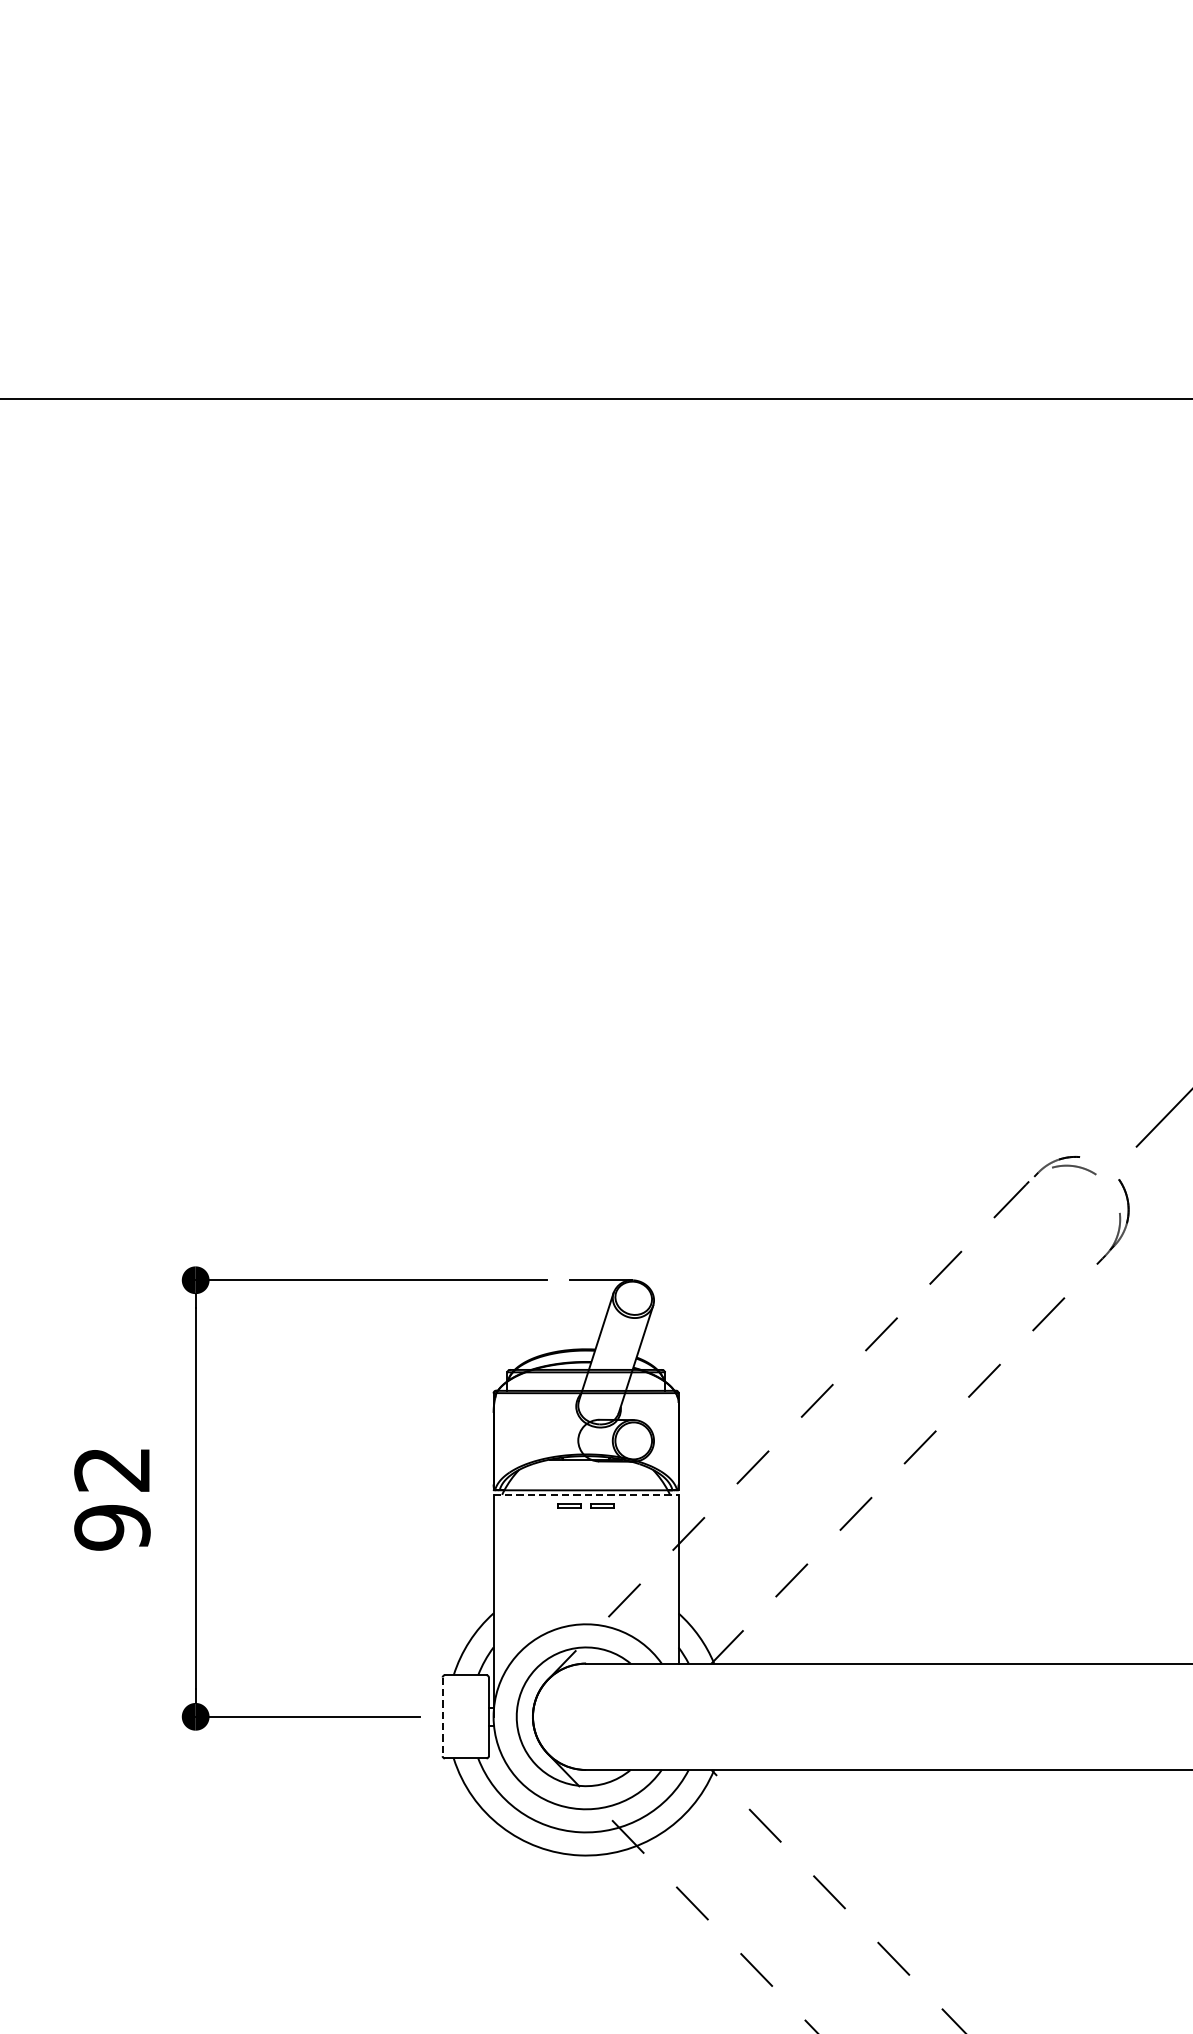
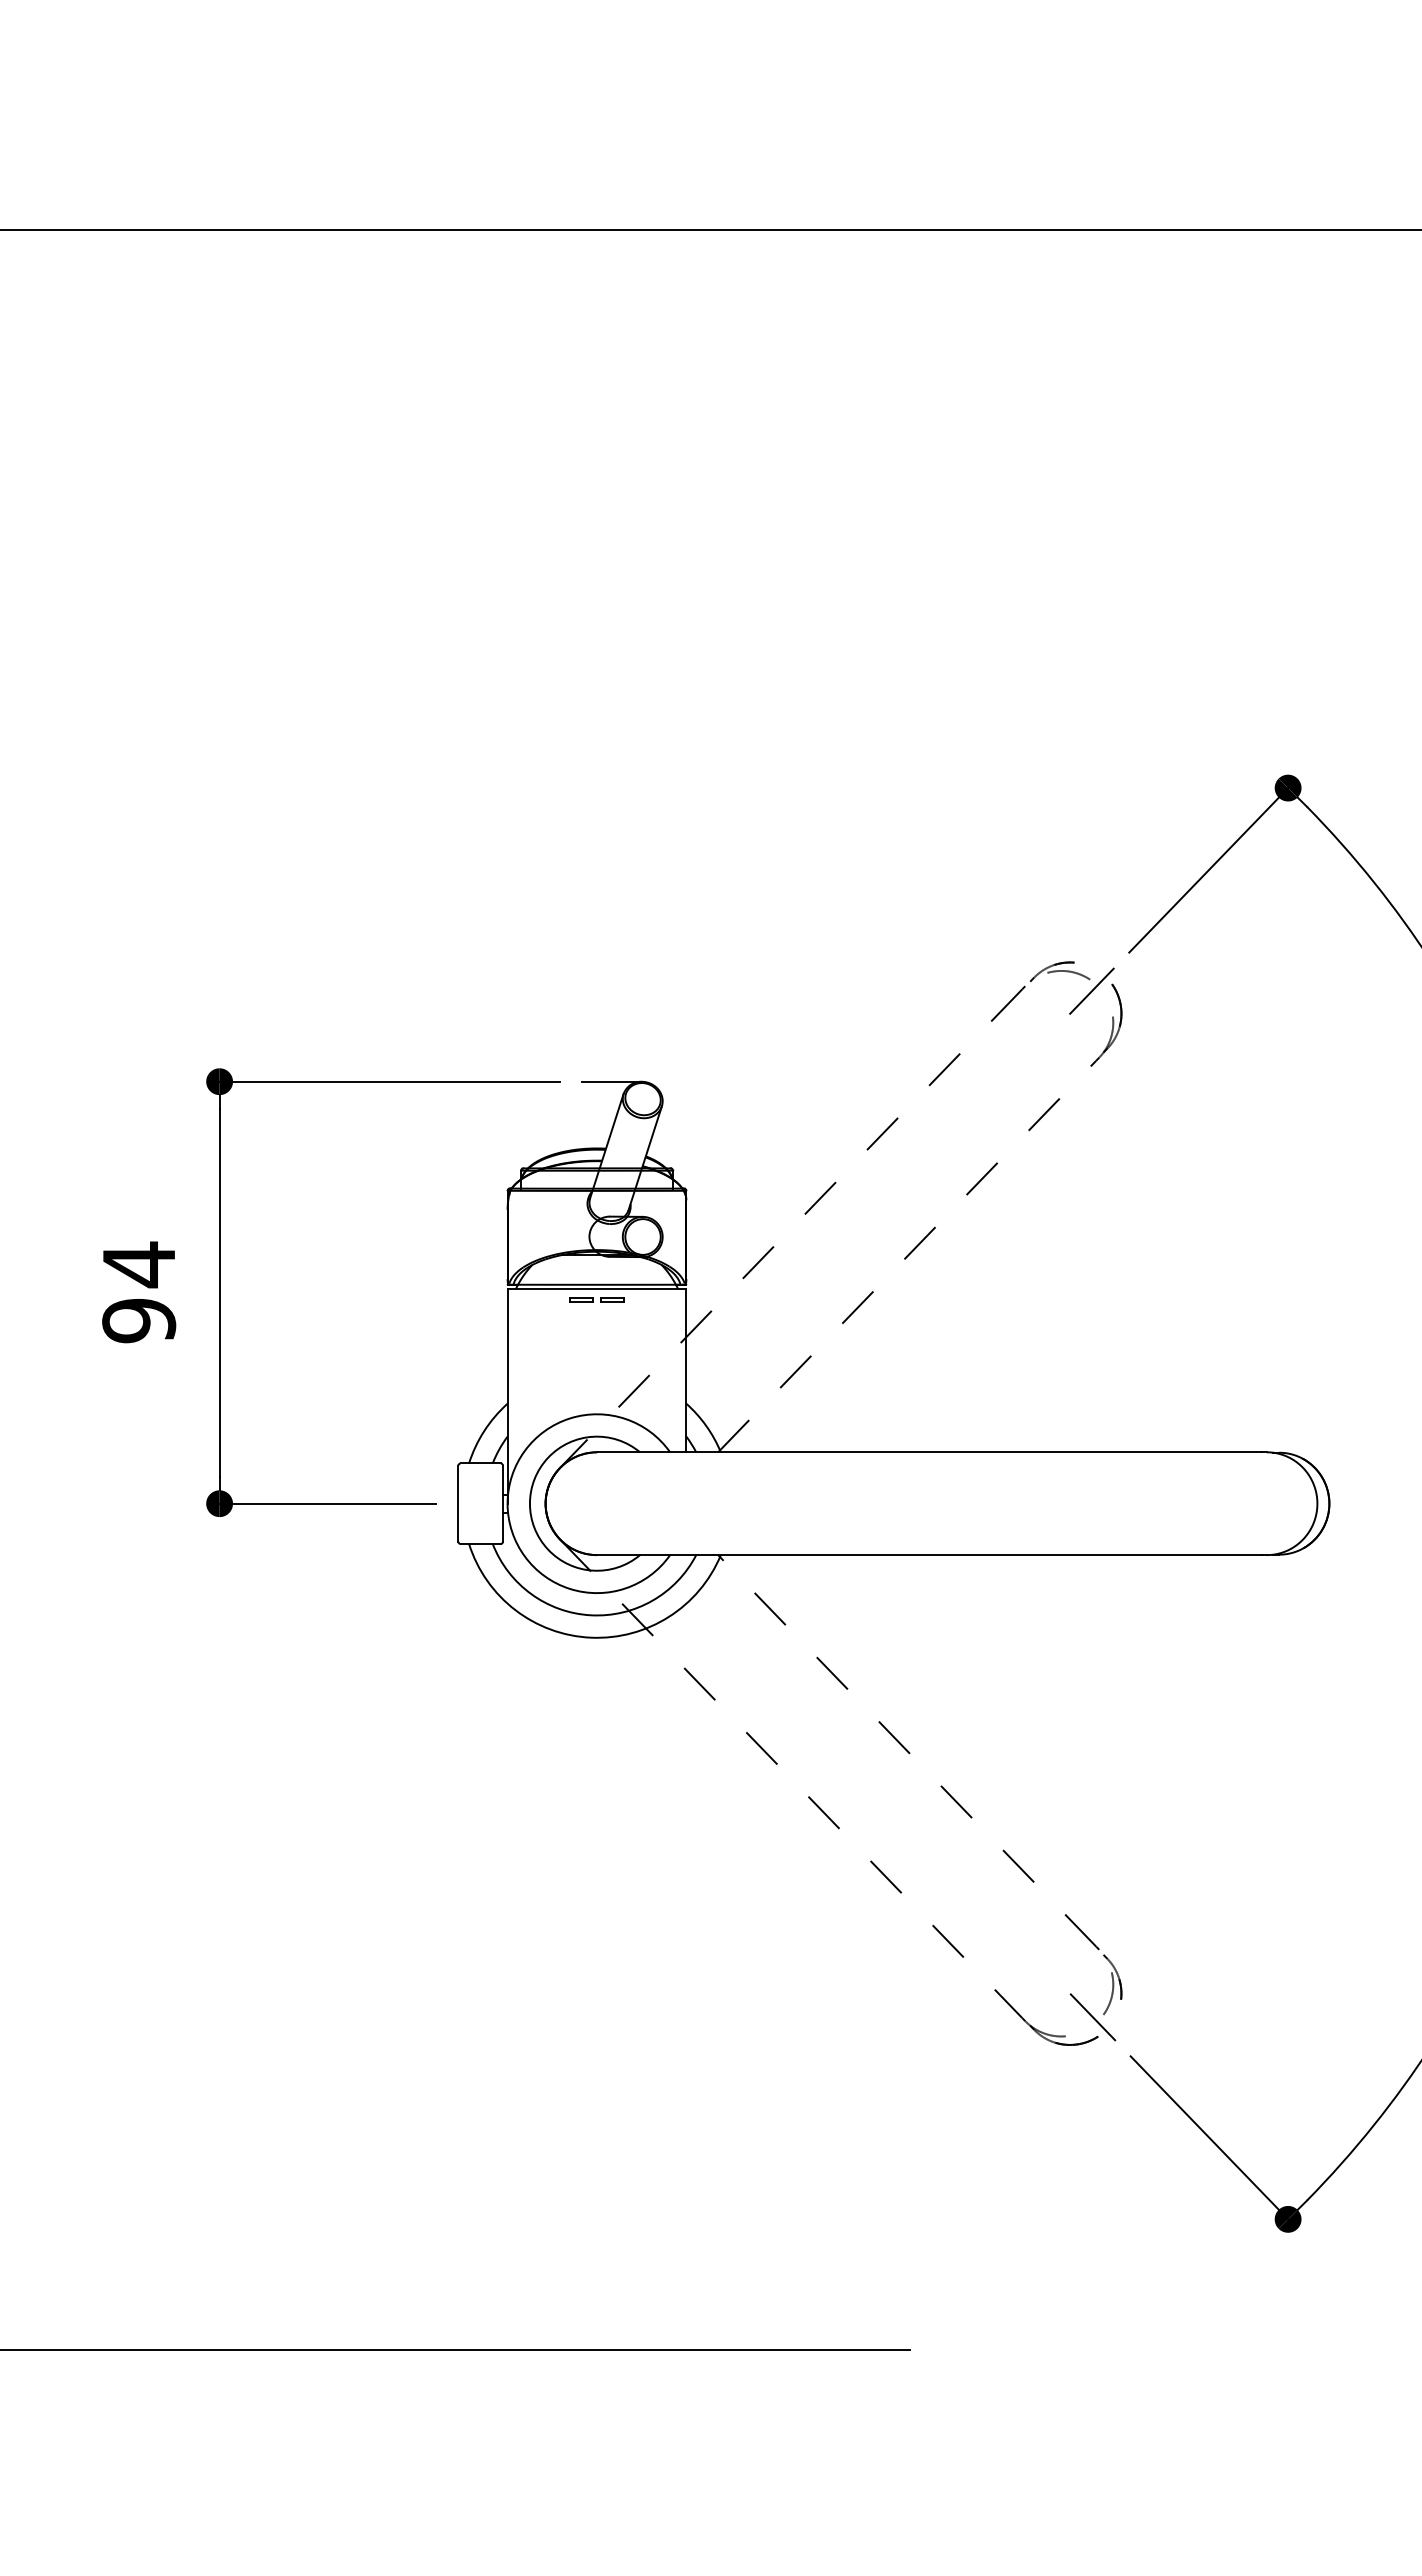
line: (1097, 1185) -> (1091, 990), added
text: (111, 1469) -> (138, 1264), 92 -> 94
line: (586, 1495) -> (597, 1289), dashed -> solid
line: (442, 1716) -> (458, 1503), dashed -> solid

